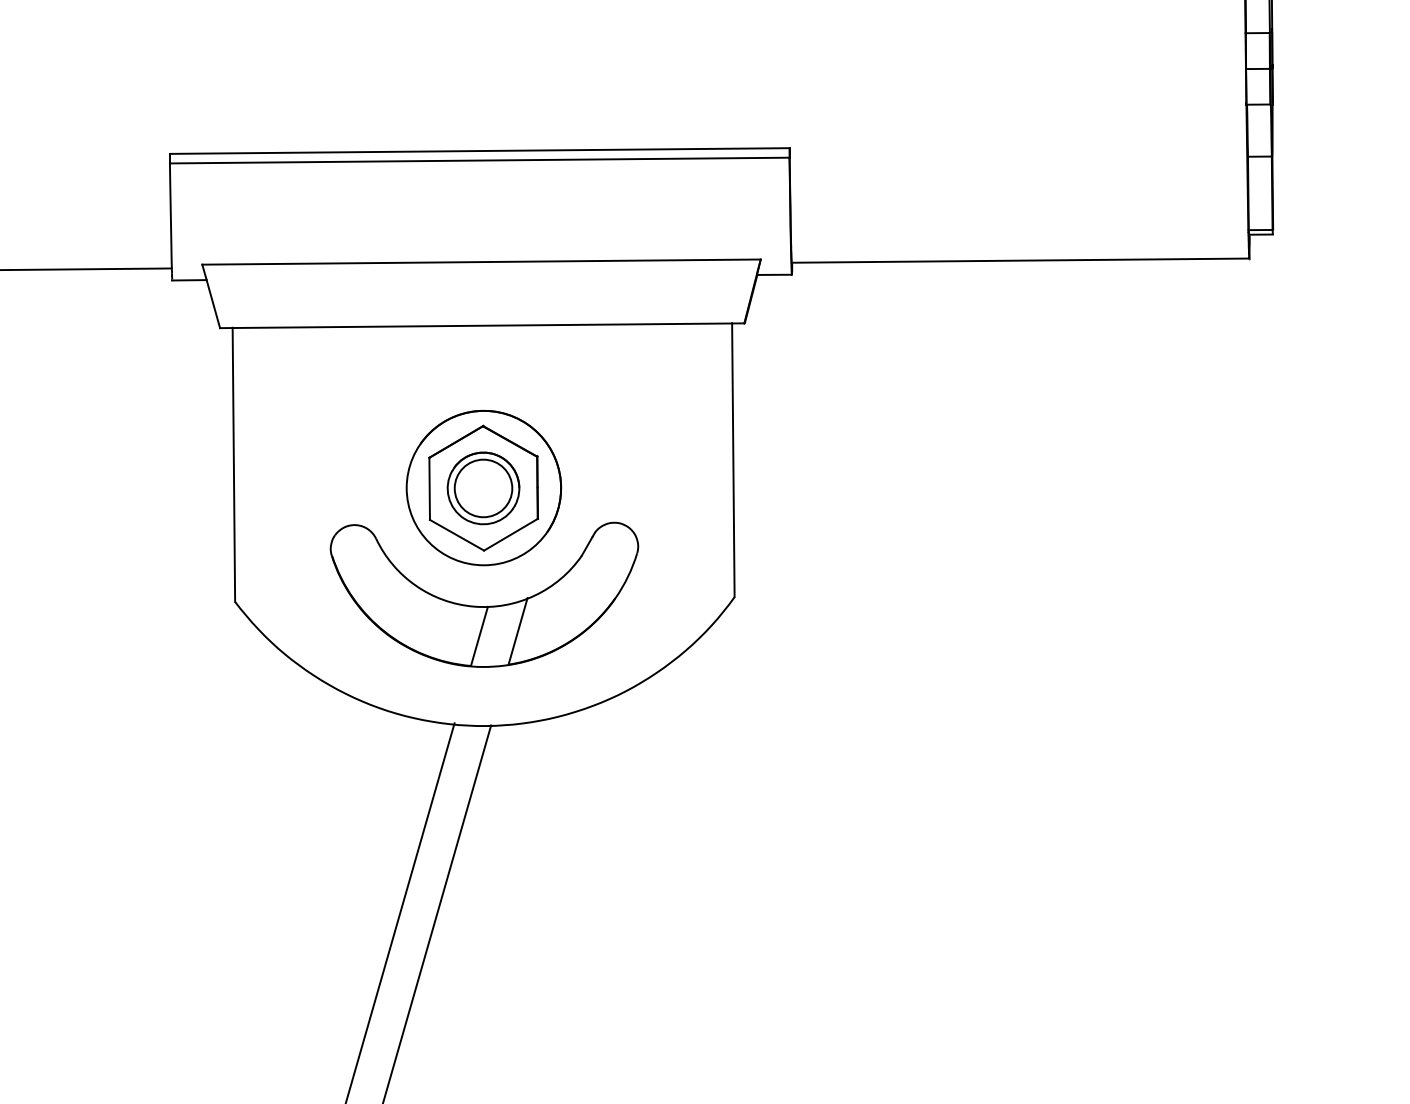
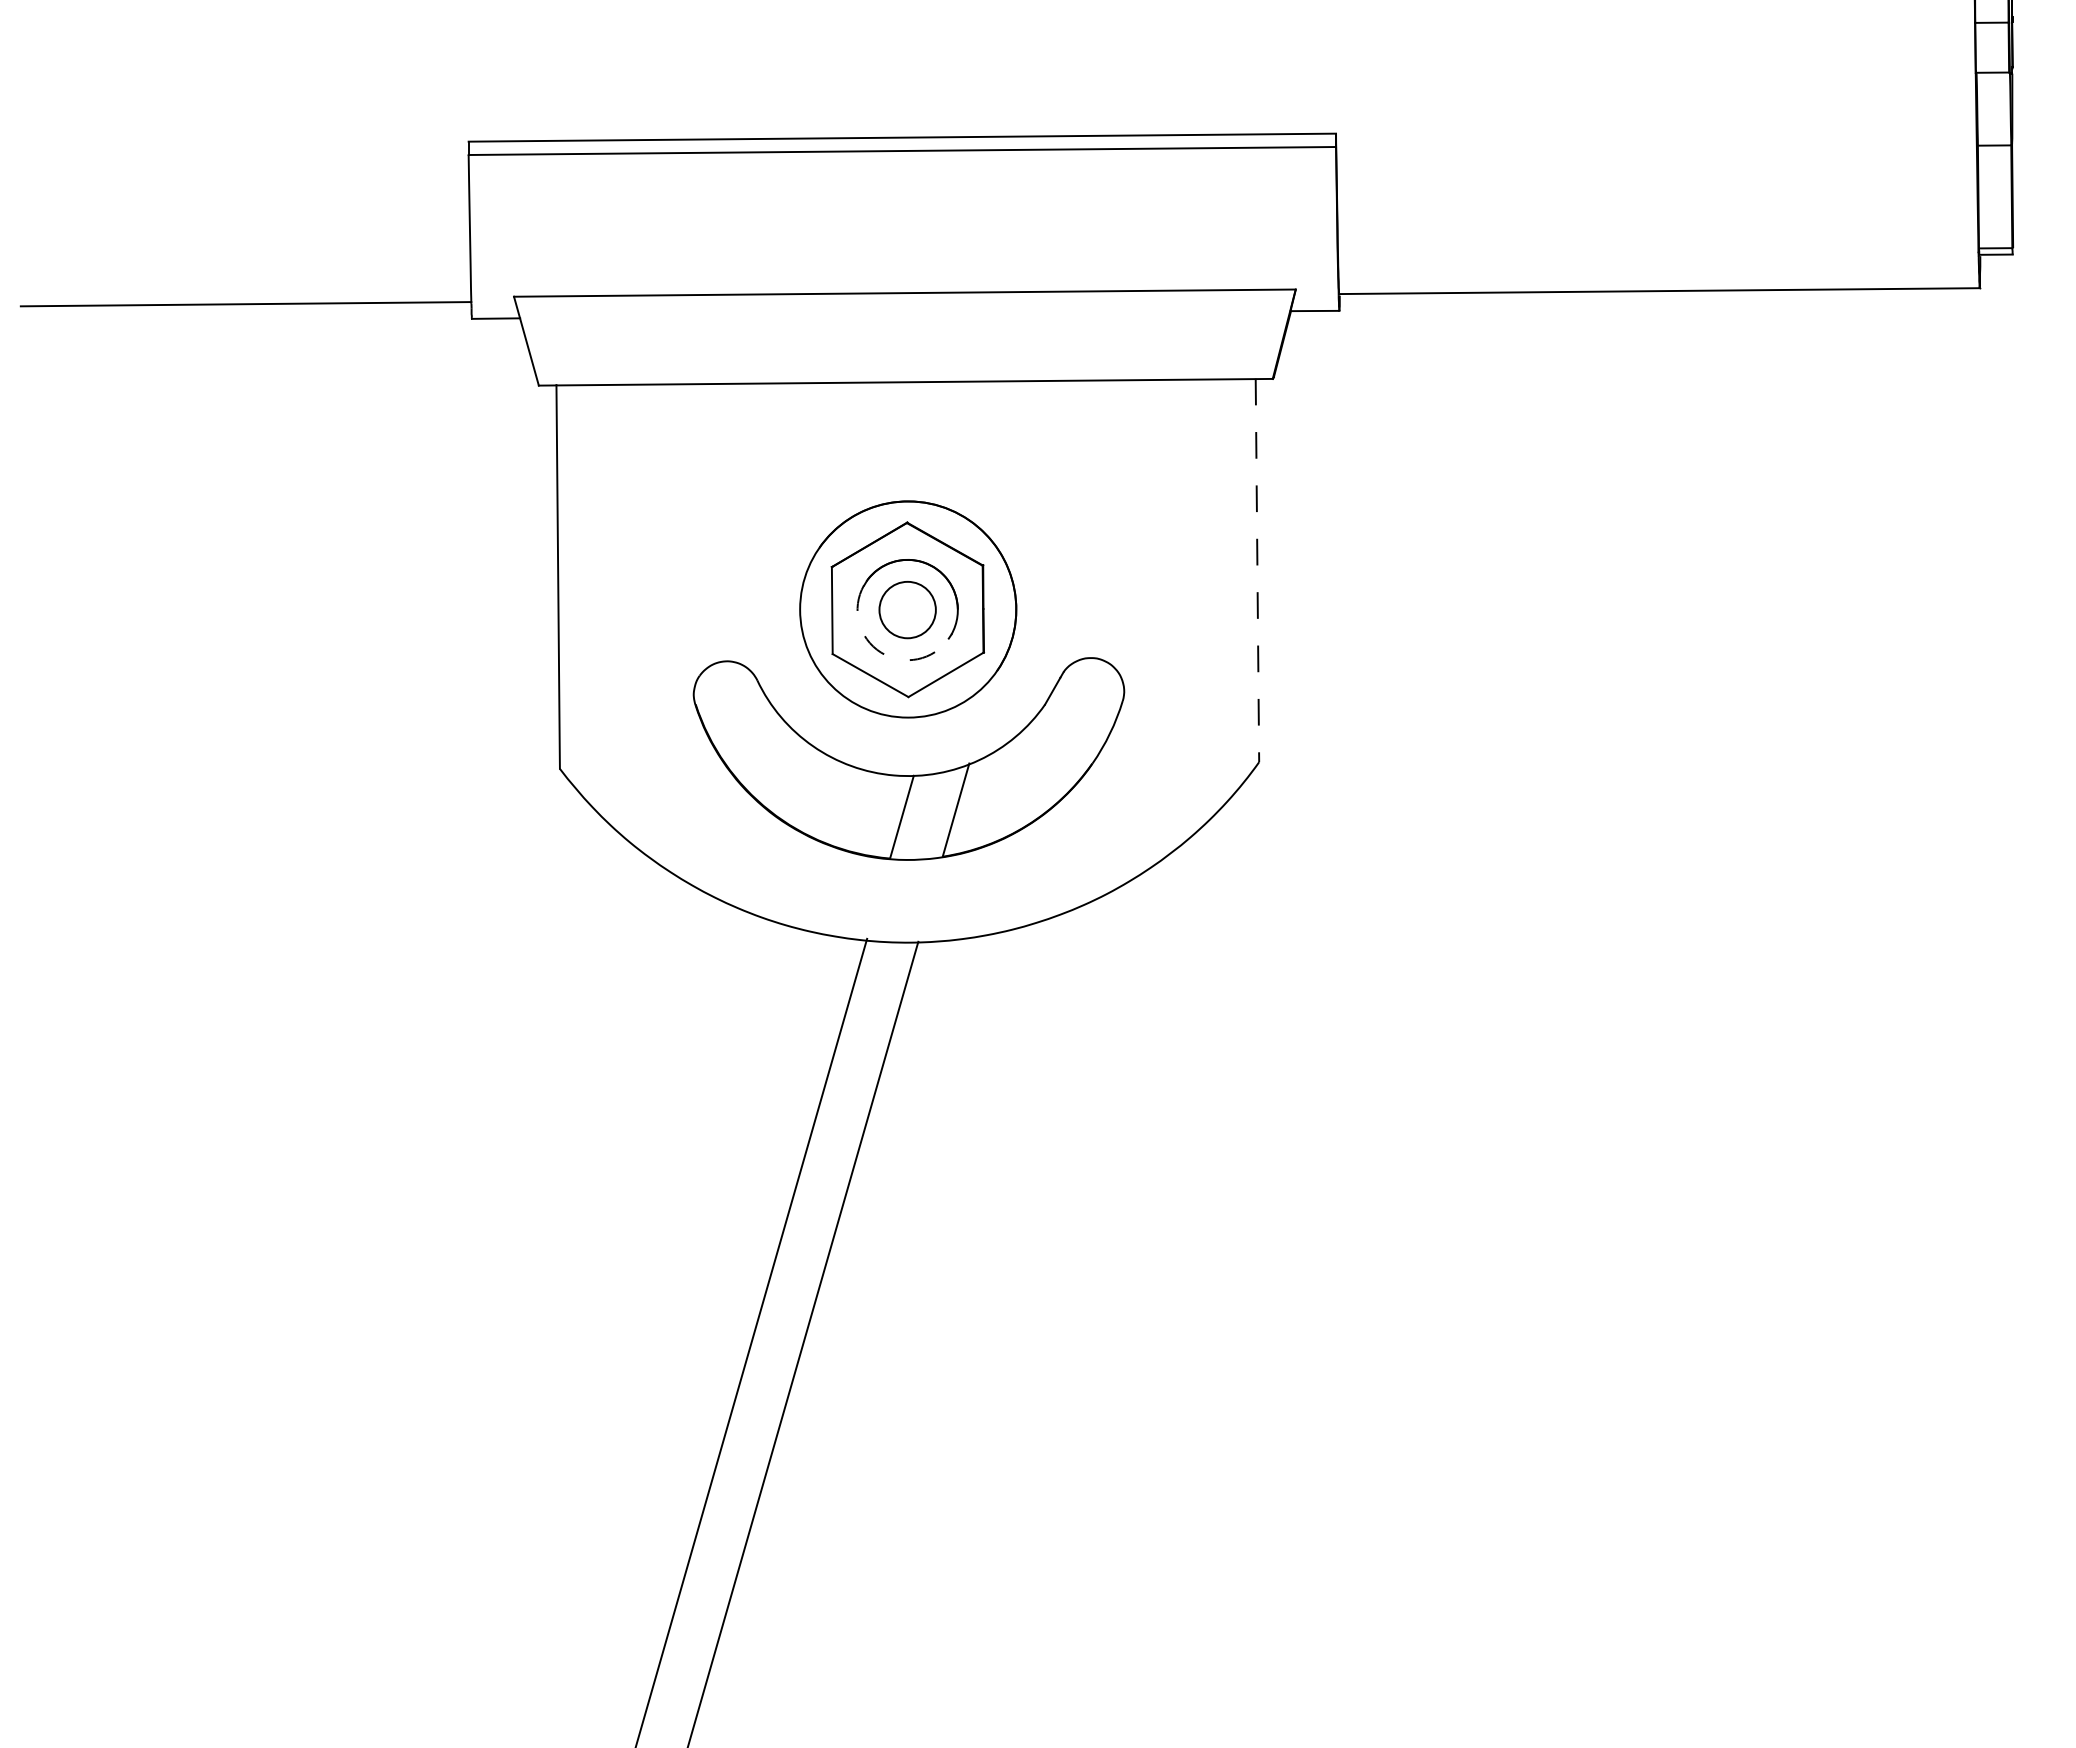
line: (733, 460) -> (1257, 570), solid -> dashed
circle: (483, 488) -> (907, 609), size x0.7
arc: (464, 518) -> (881, 652), solid -> dashed

